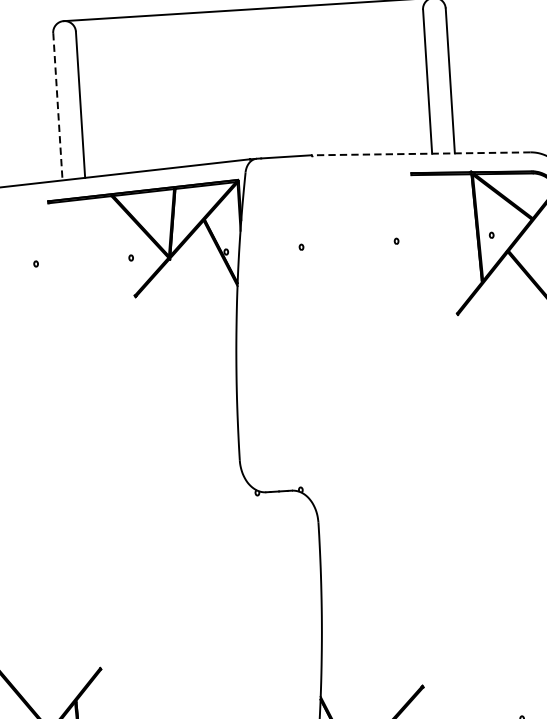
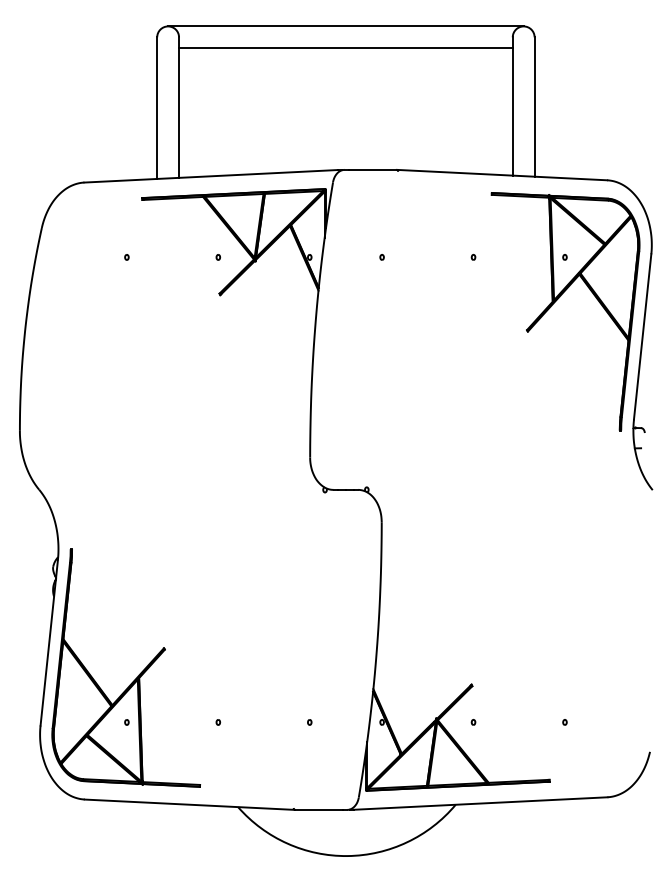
line: (249, 32) -> (345, 48), added
line: (58, 107) -> (157, 108), dashed -> solid
line: (420, 154) -> (501, 175), dashed -> solid

